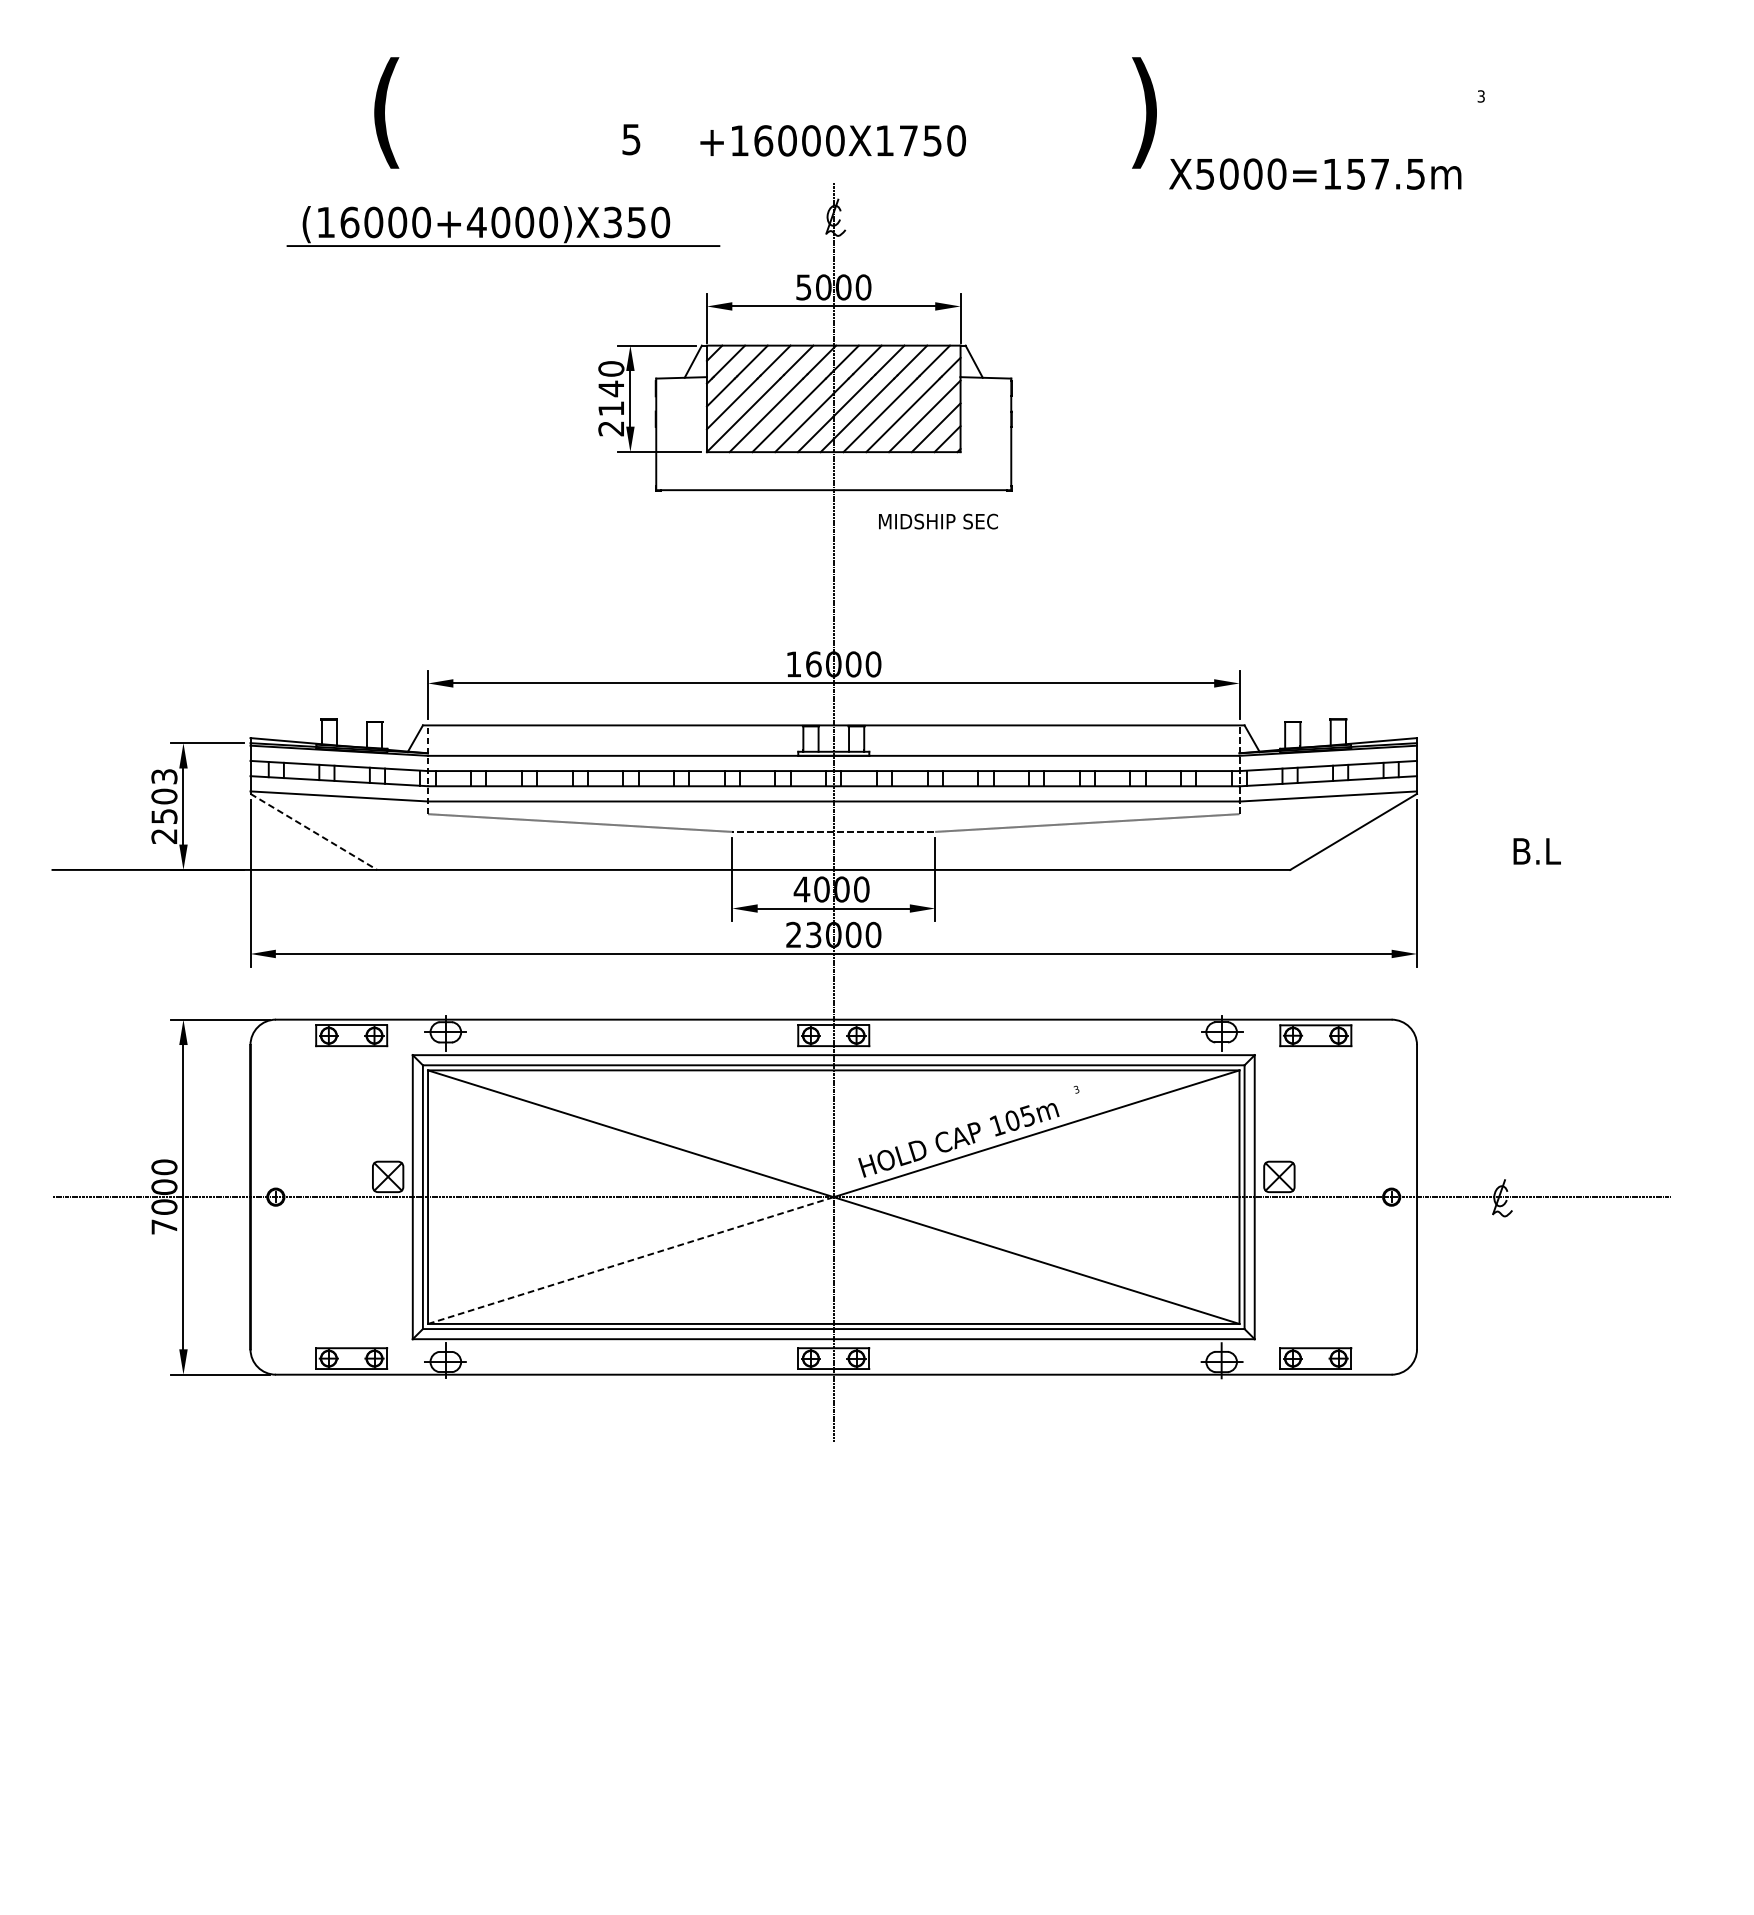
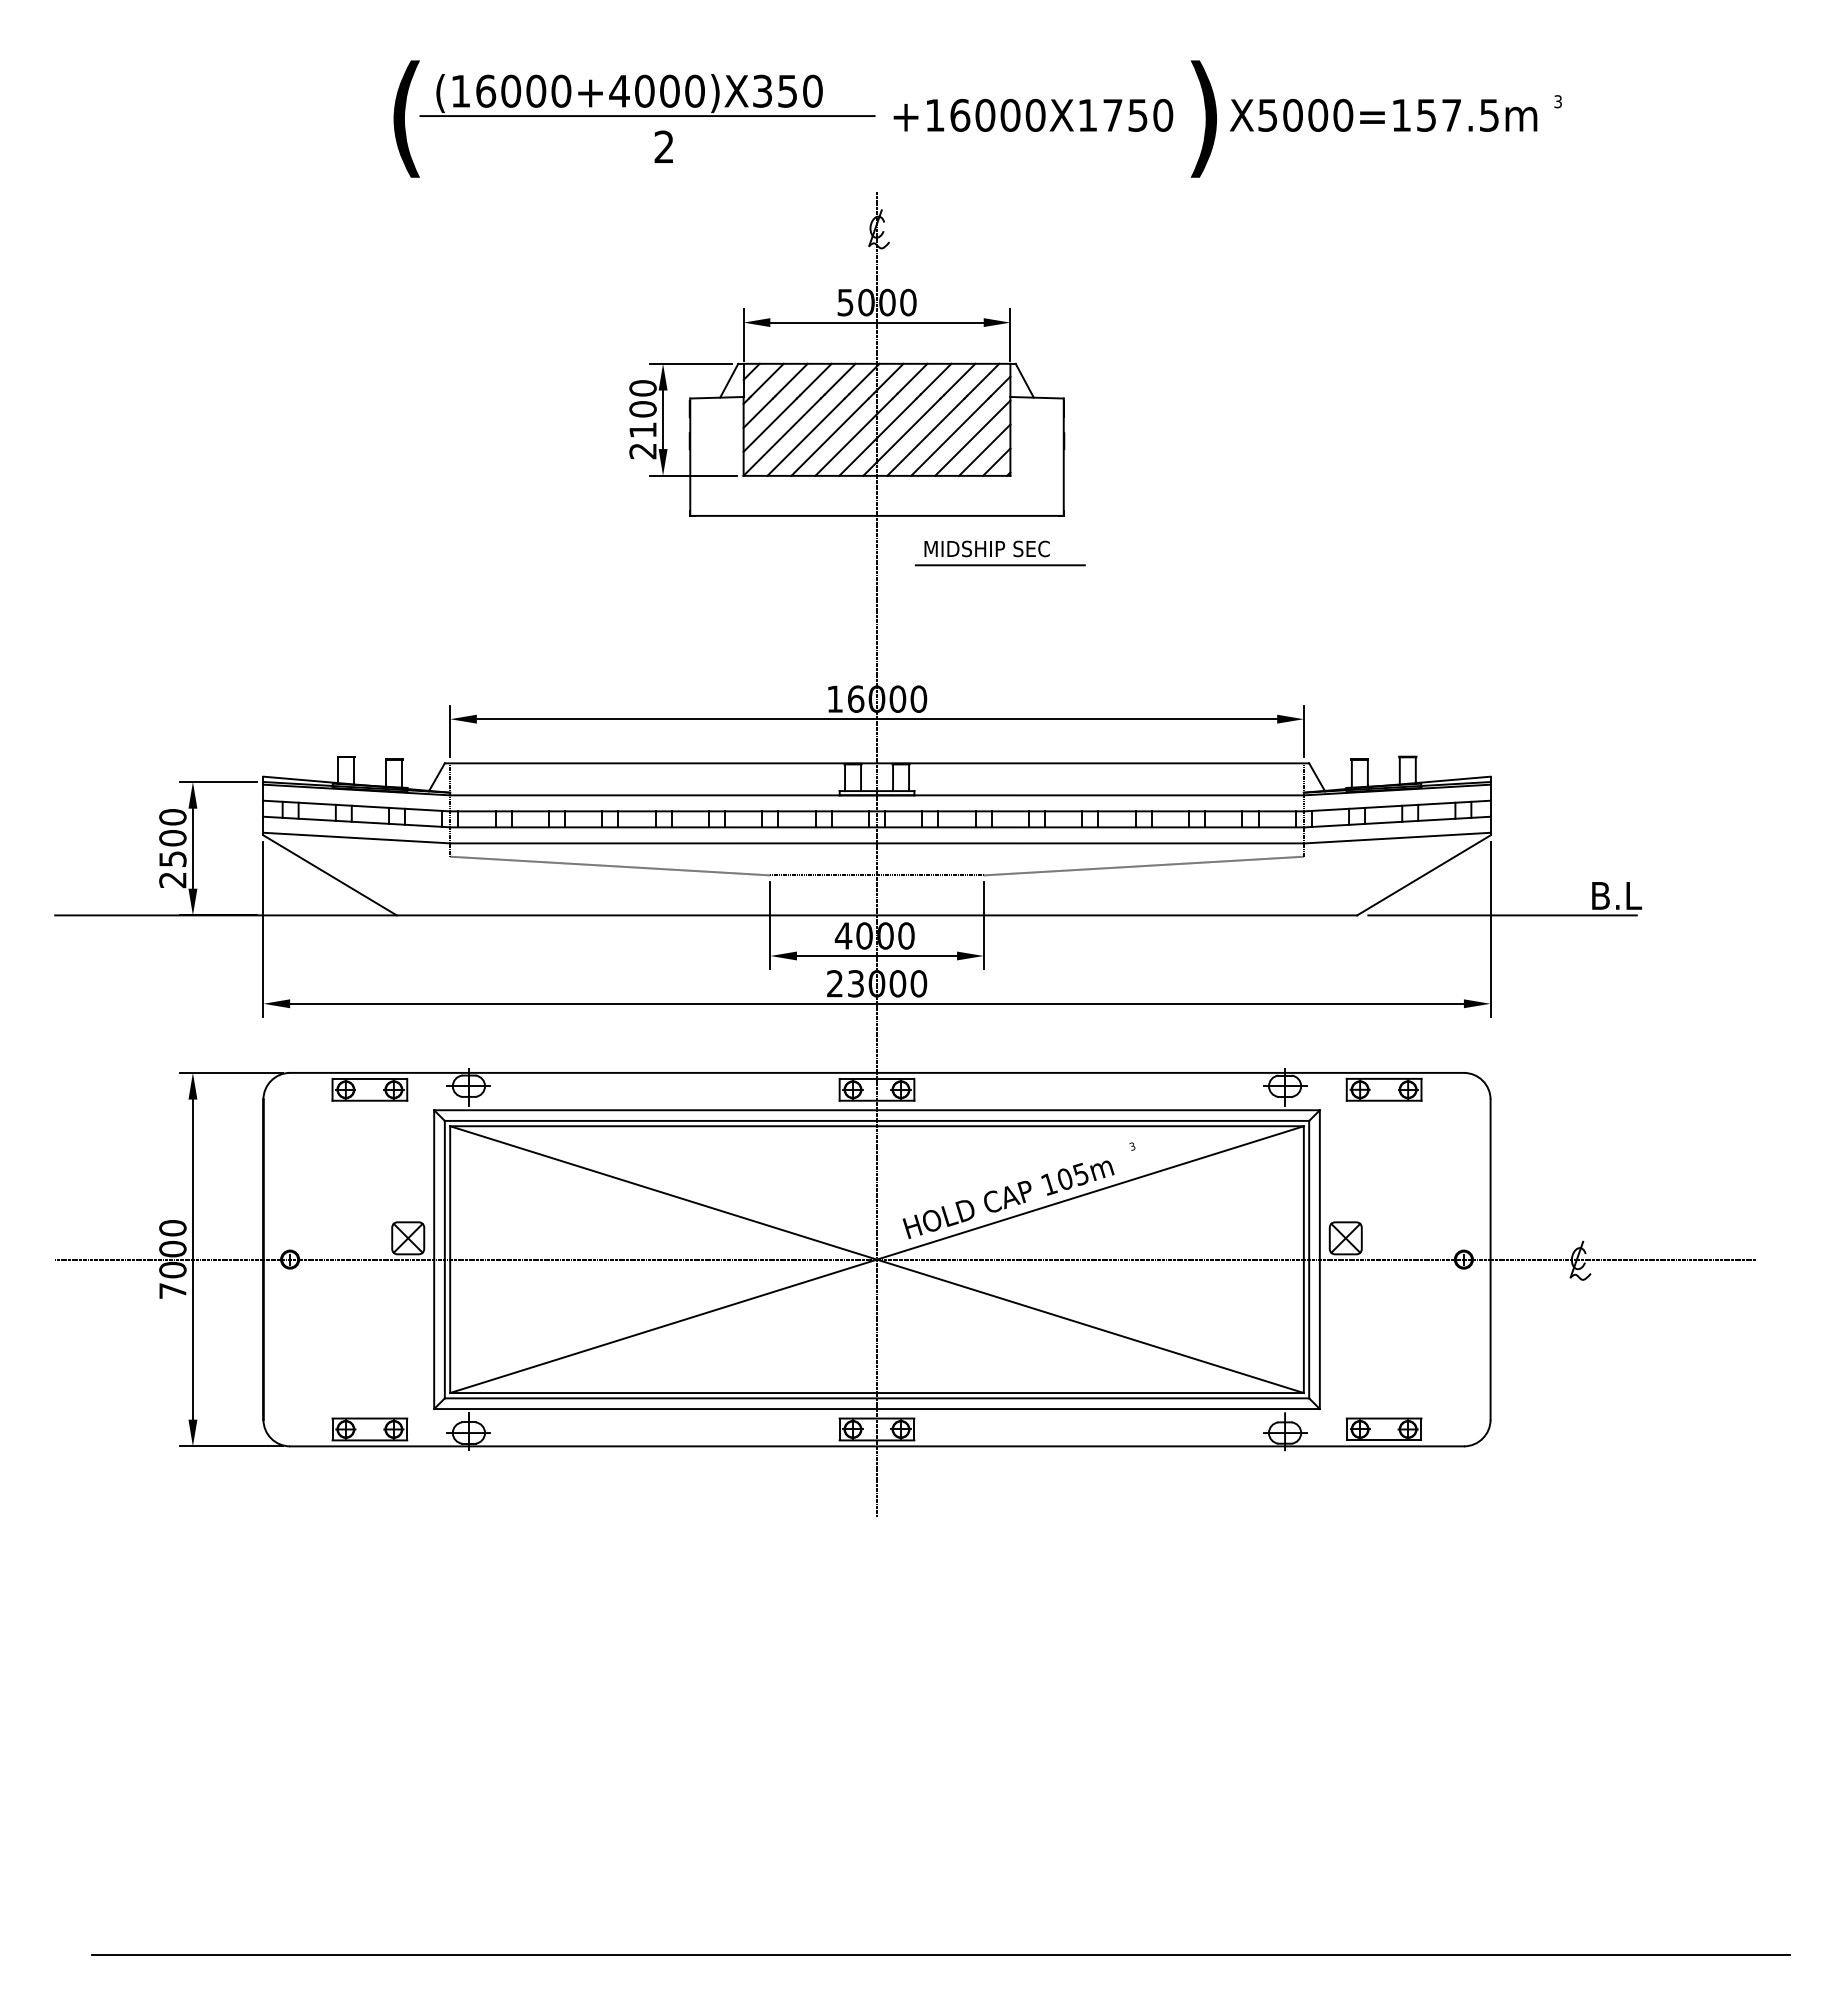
text: (630, 139) -> (663, 146), 5 -> 2
text: (833, 139) -> (1033, 114), moved
text: (1315, 173) -> (1383, 114), moved
part: (503, 226) -> (647, 95), moved
text: (610, 389) -> (642, 409), 2140 -> 2100
line: (950, 537) -> (999, 565), added
text: (164, 776) -> (172, 817), 2503 -> 2500
line: (314, 832) -> (330, 875), dashed -> solid
line: (1428, 870) -> (1502, 915), added
line: (630, 1260) -> (663, 1326), dashed -> solid
line: (894, 1857) -> (940, 1954), added

